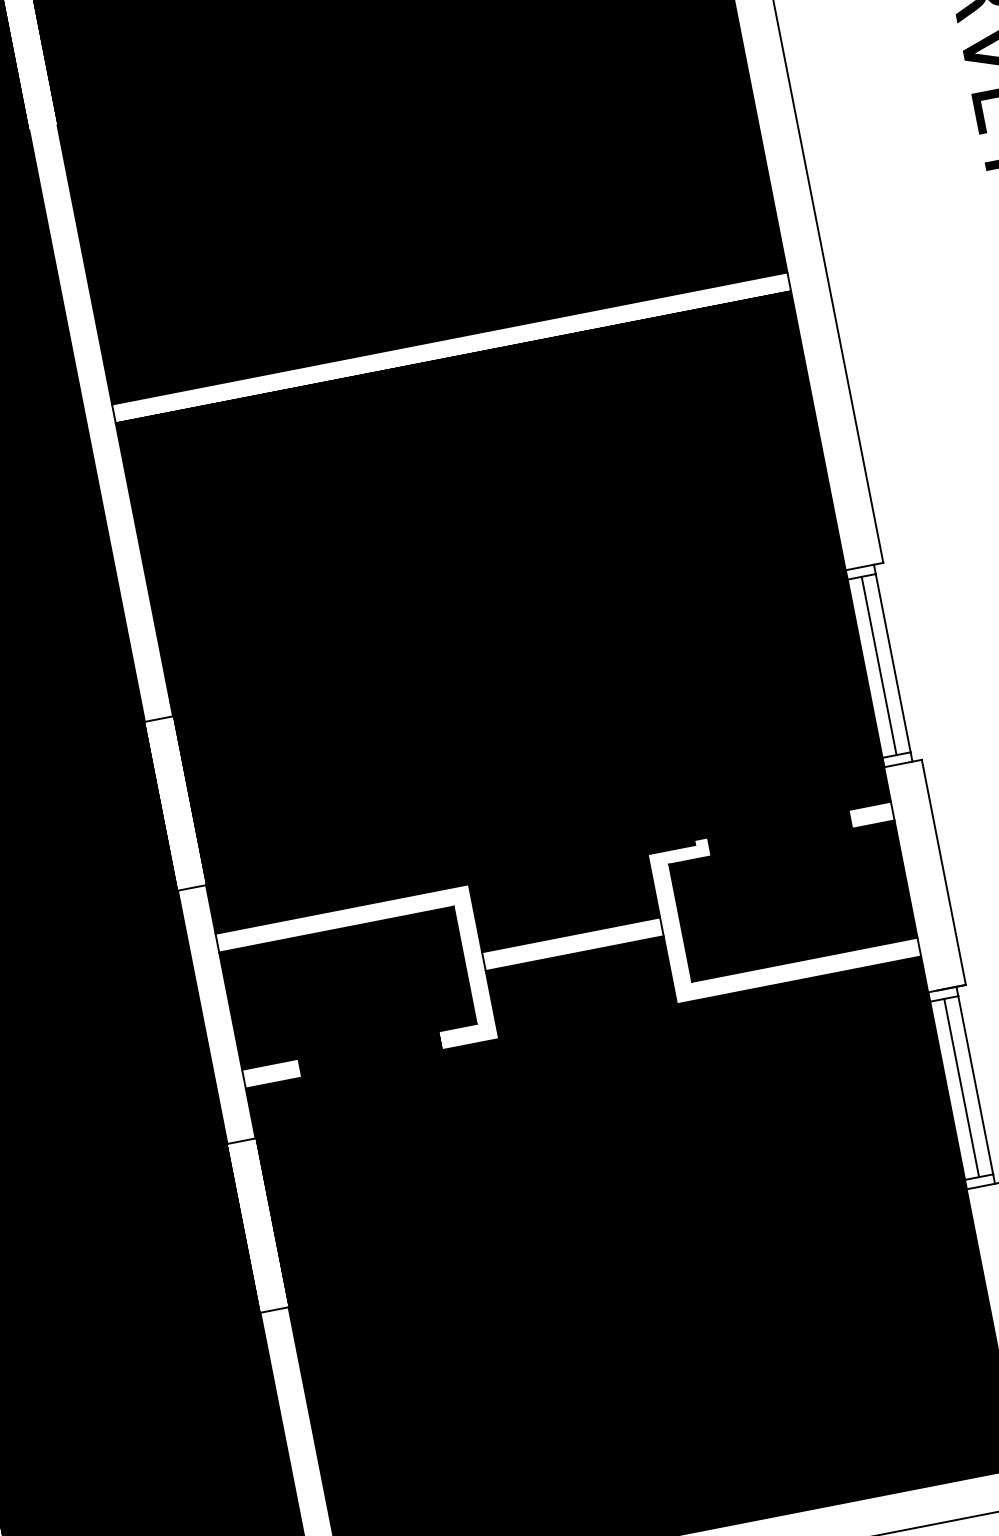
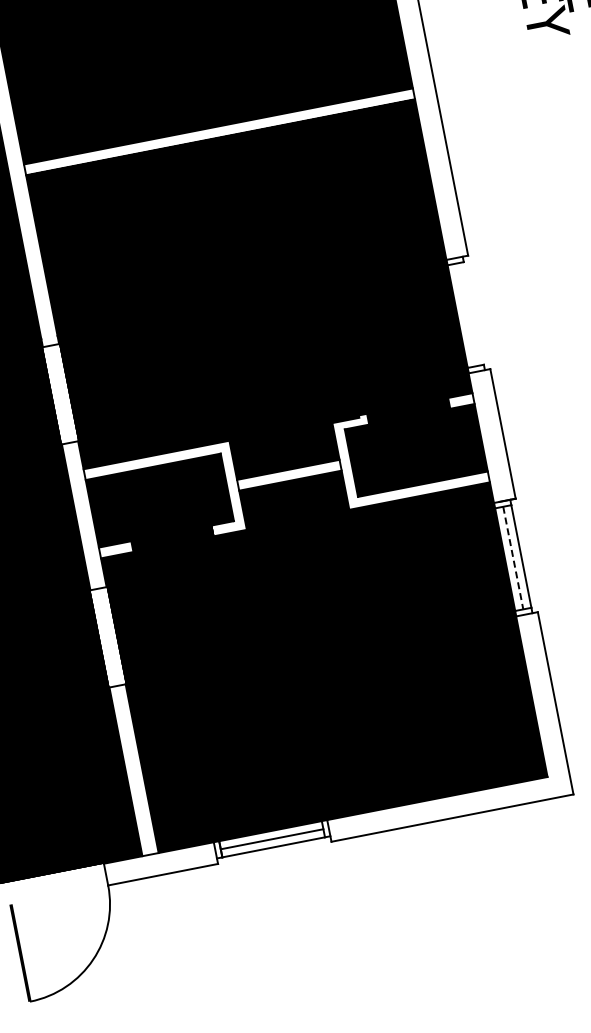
line: (892, 663) -> (473, 313), removed
line: (878, 665) -> (465, 314), removed
line: (962, 1088) -> (513, 558), solid -> dashed

